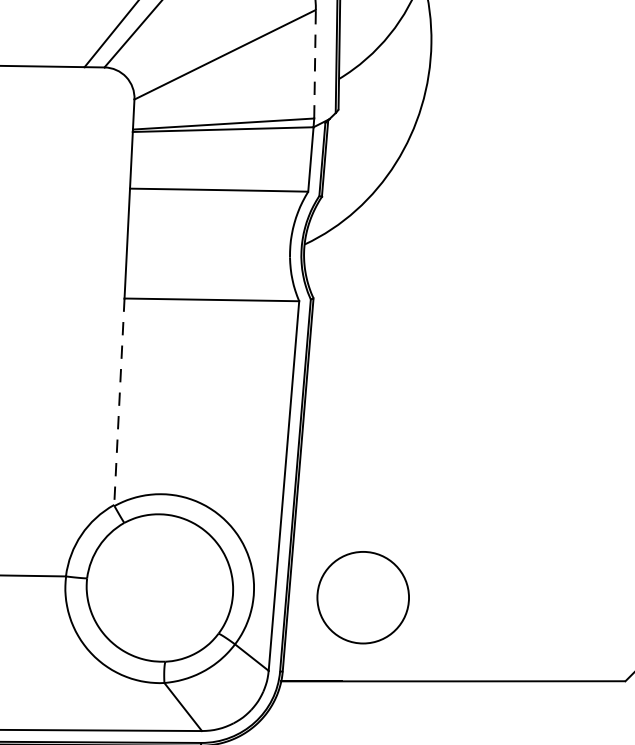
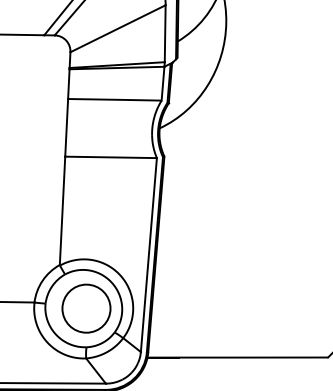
line: (315, 63) -> (165, 33), dashed -> solid
line: (119, 402) -> (62, 211), dashed -> solid
circle: (363, 597) -> (86, 308), moved

